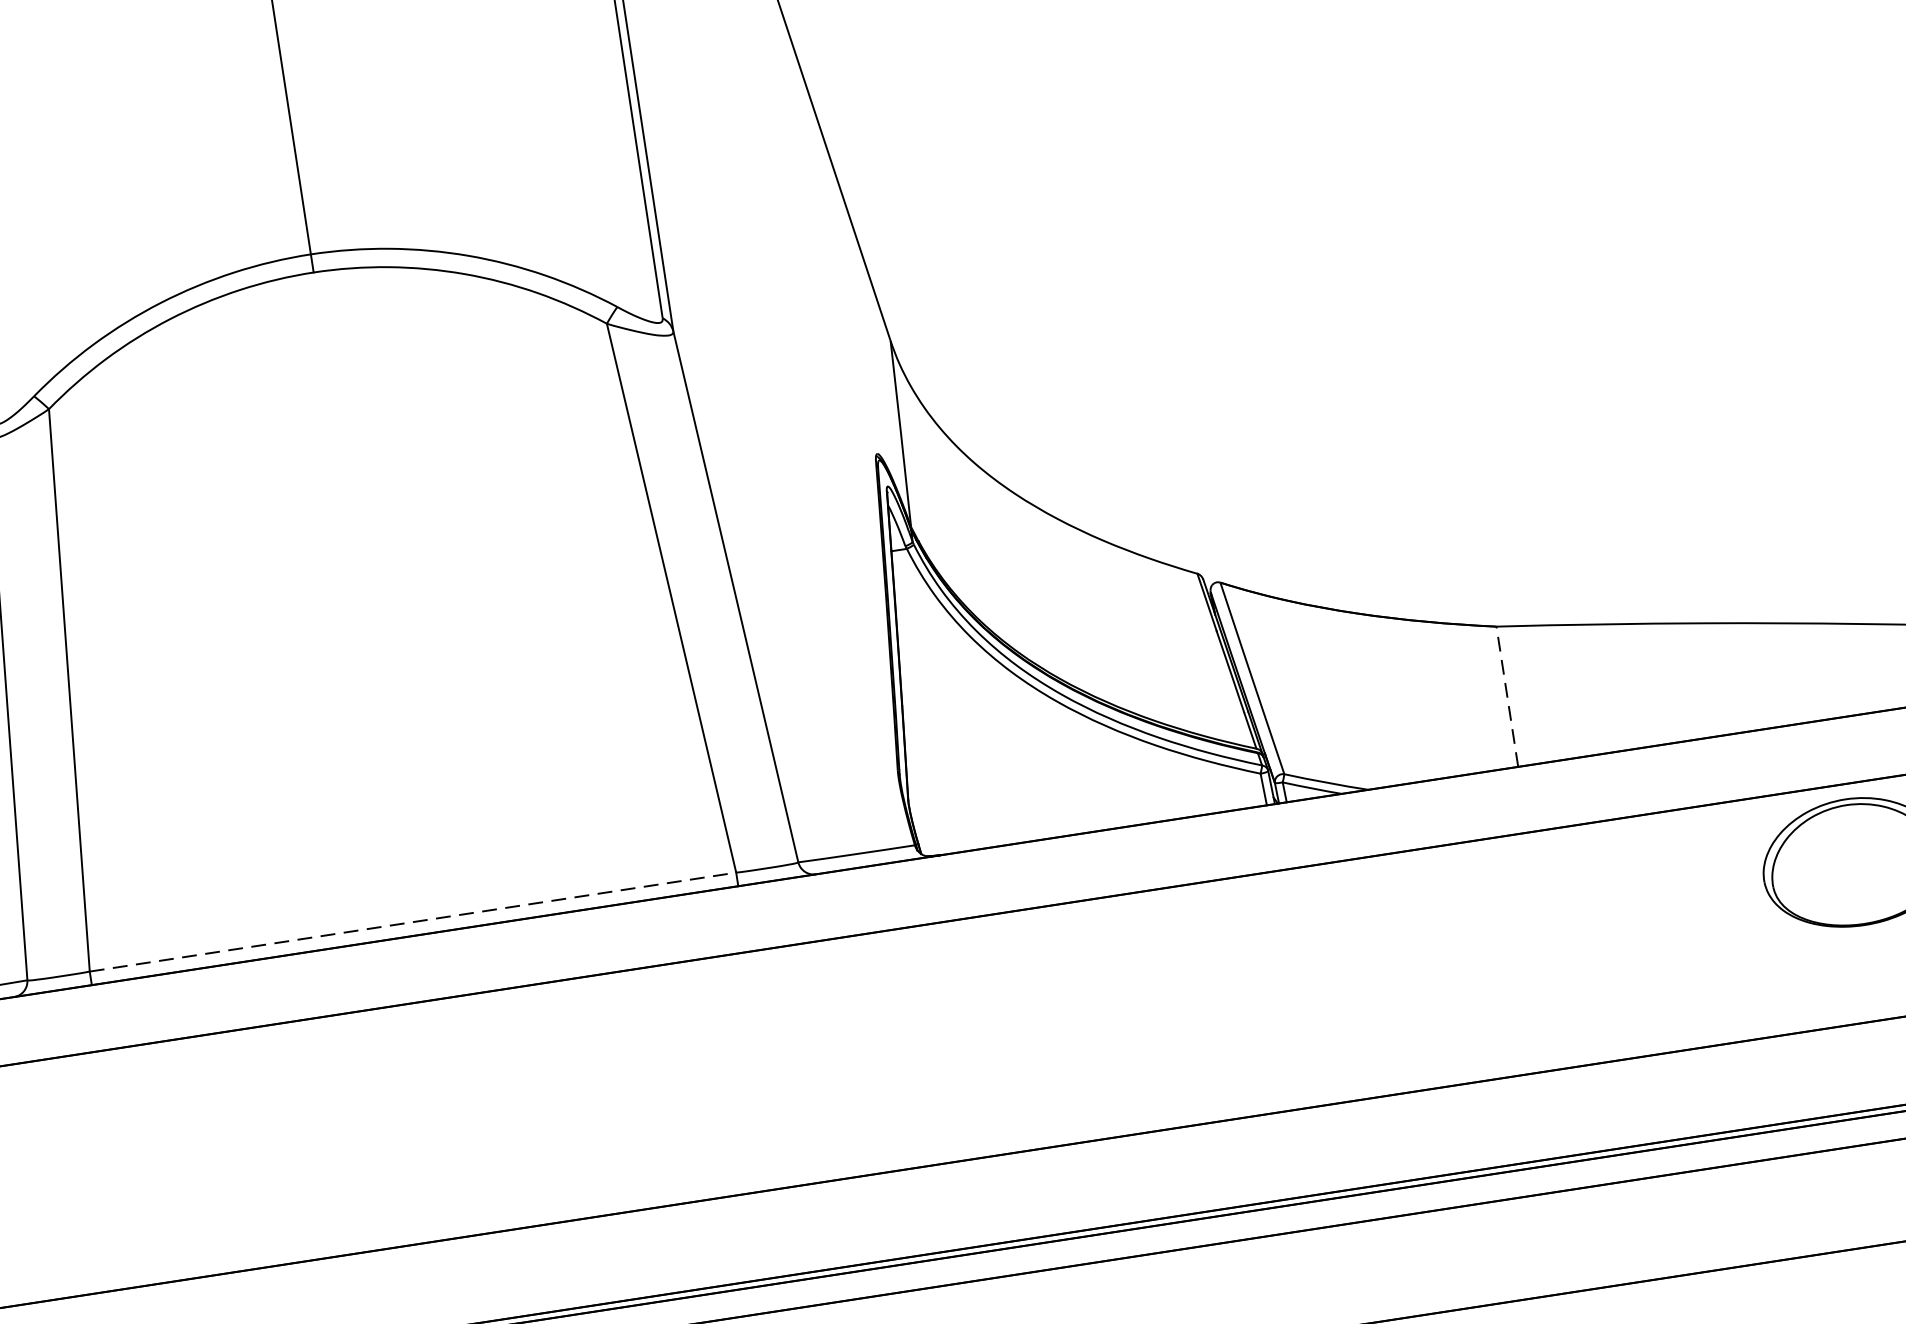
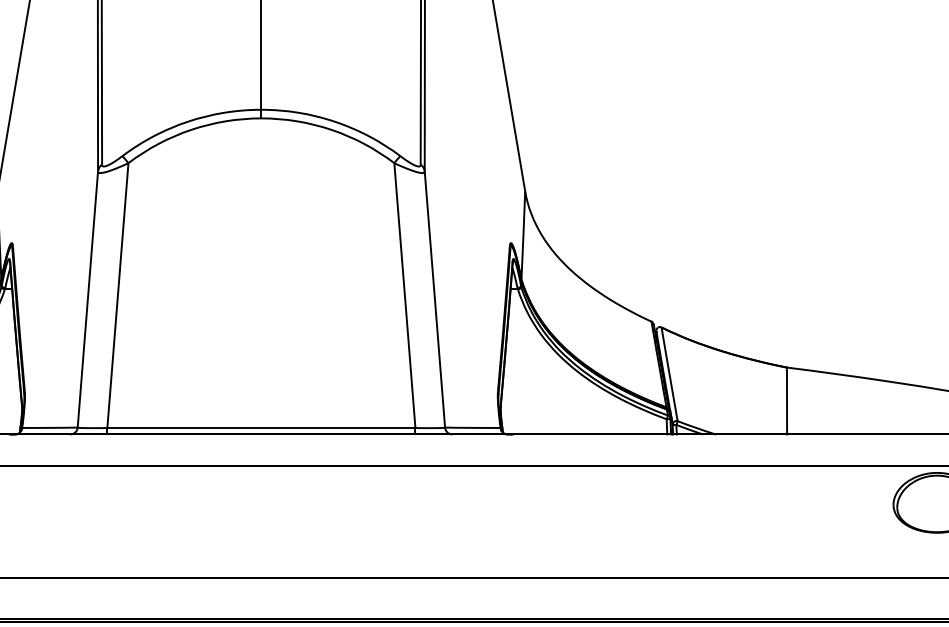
line: (1508, 695) -> (787, 400), dashed -> solid
line: (413, 921) -> (261, 427), dashed -> solid

